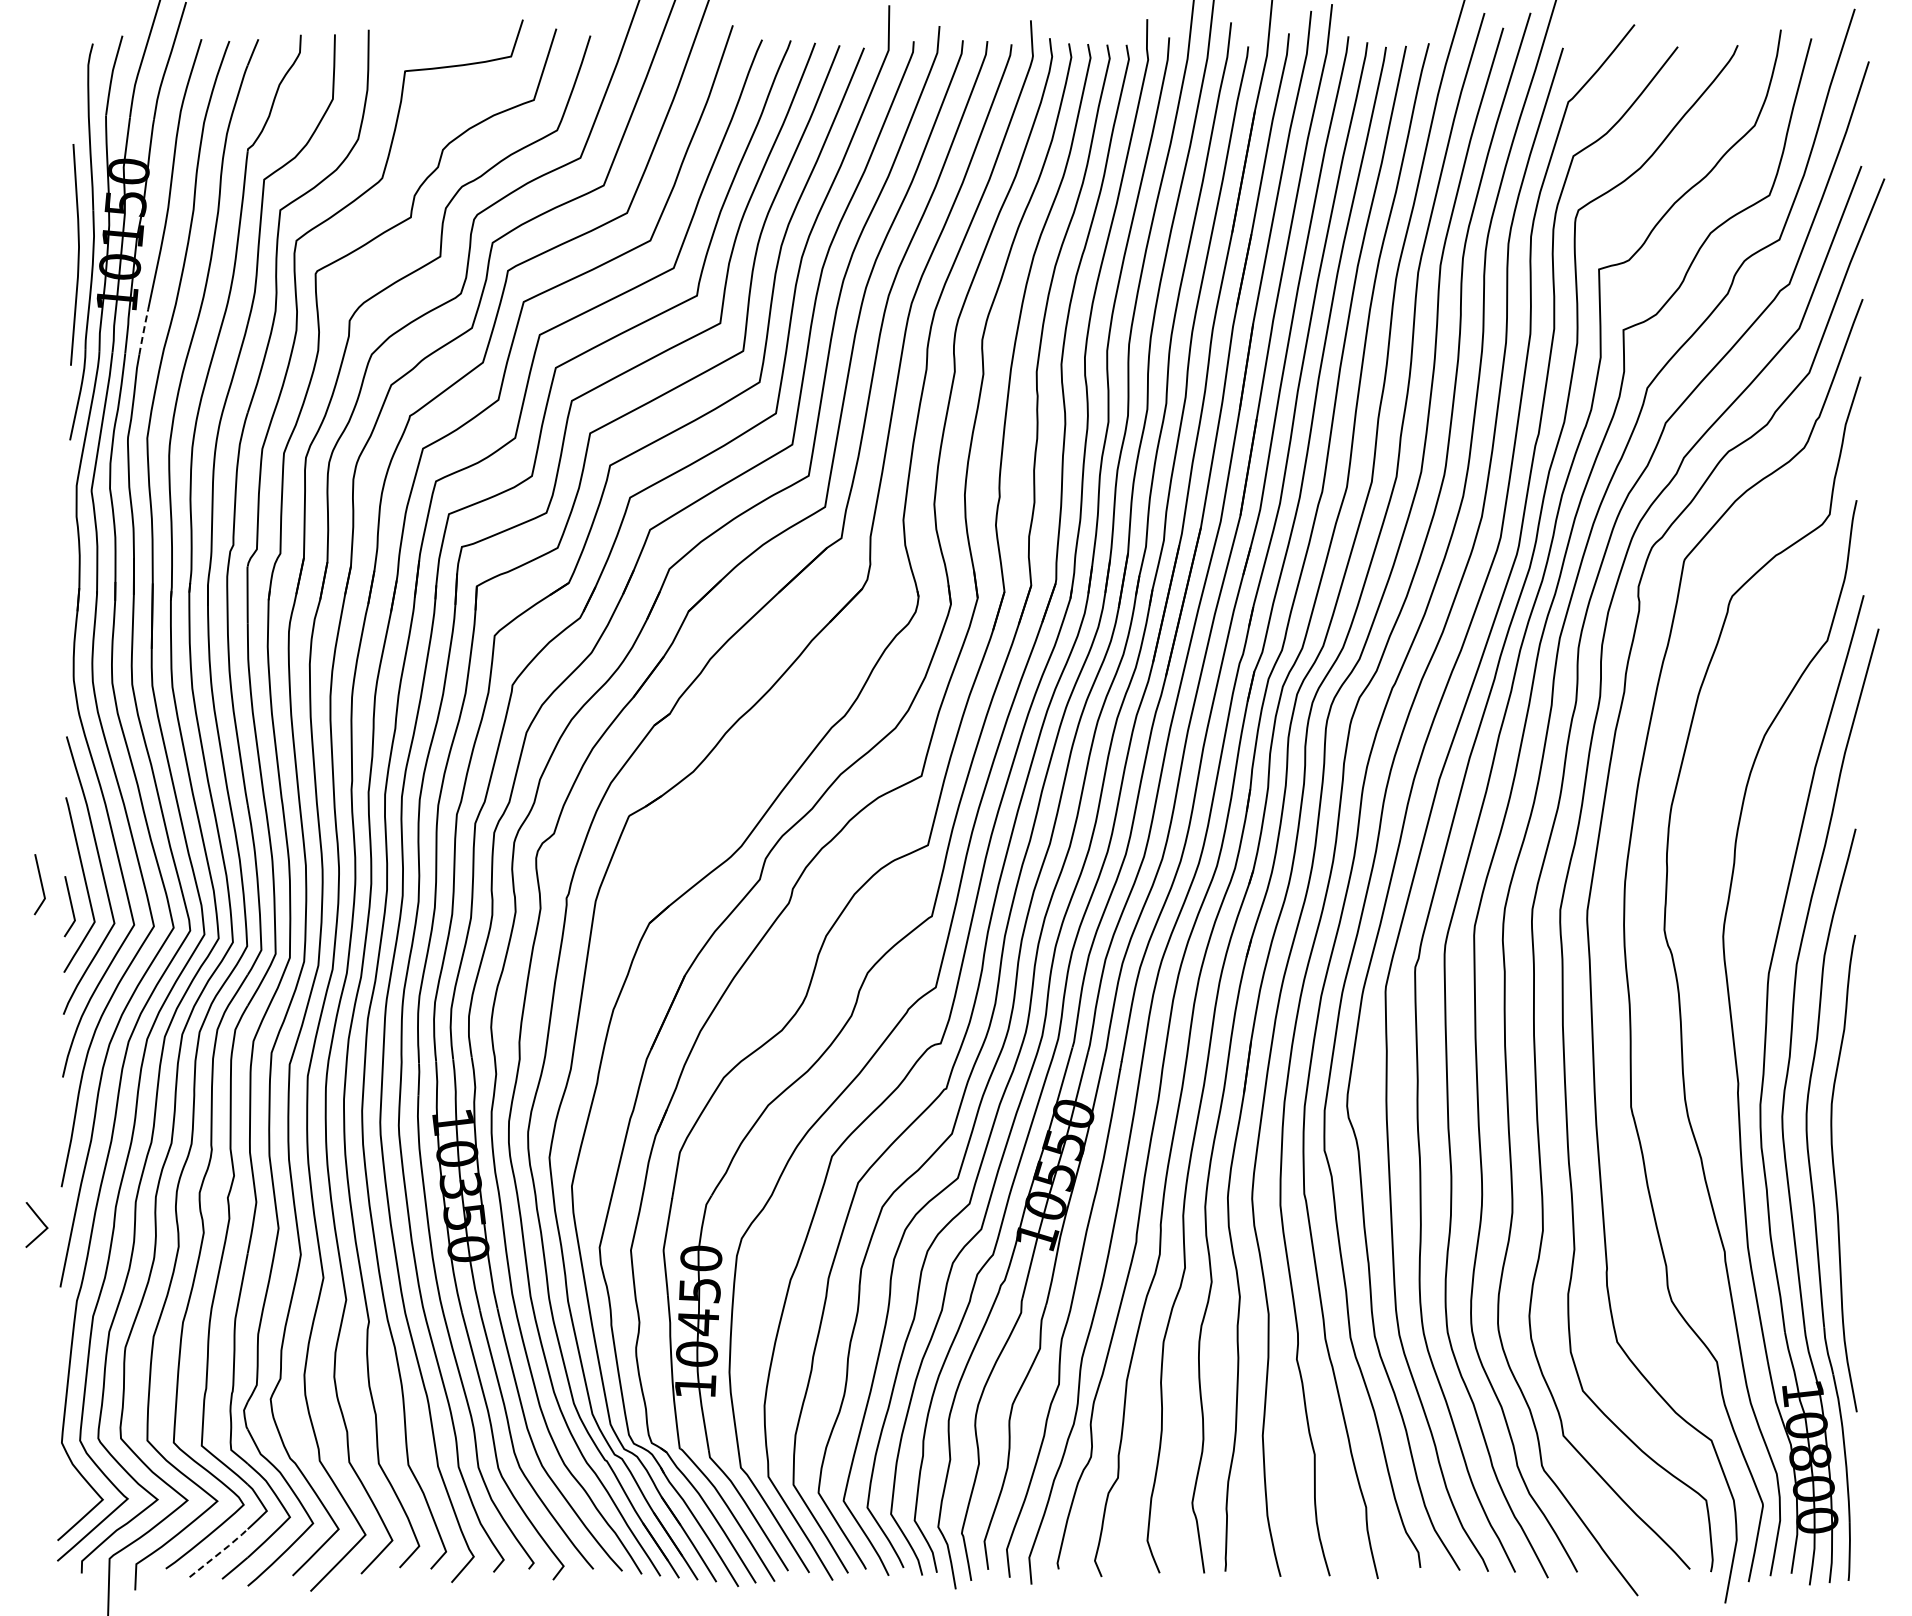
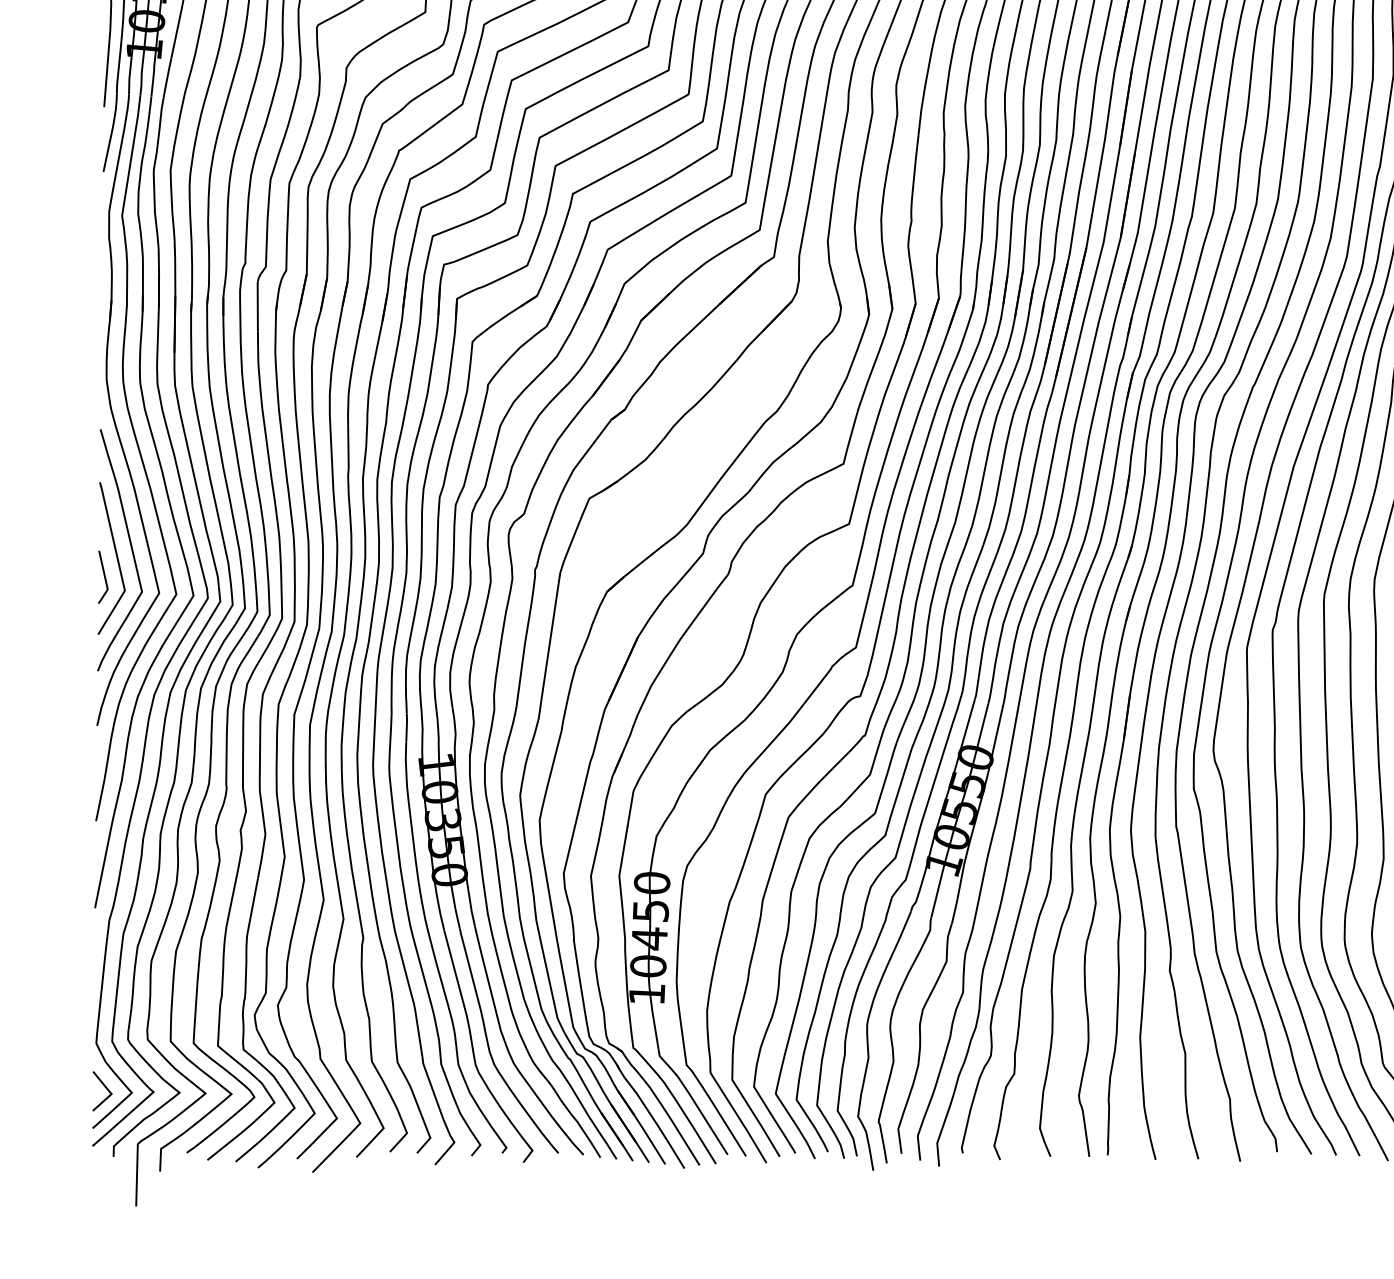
line: (143, 332) -> (167, 78), dashed -> solid
line: (40, 883) -> (77, 557), removed
curve: (39, 1220) -> (104, 1087), moved
line: (220, 1552) -> (234, 1138), dashed -> solid

